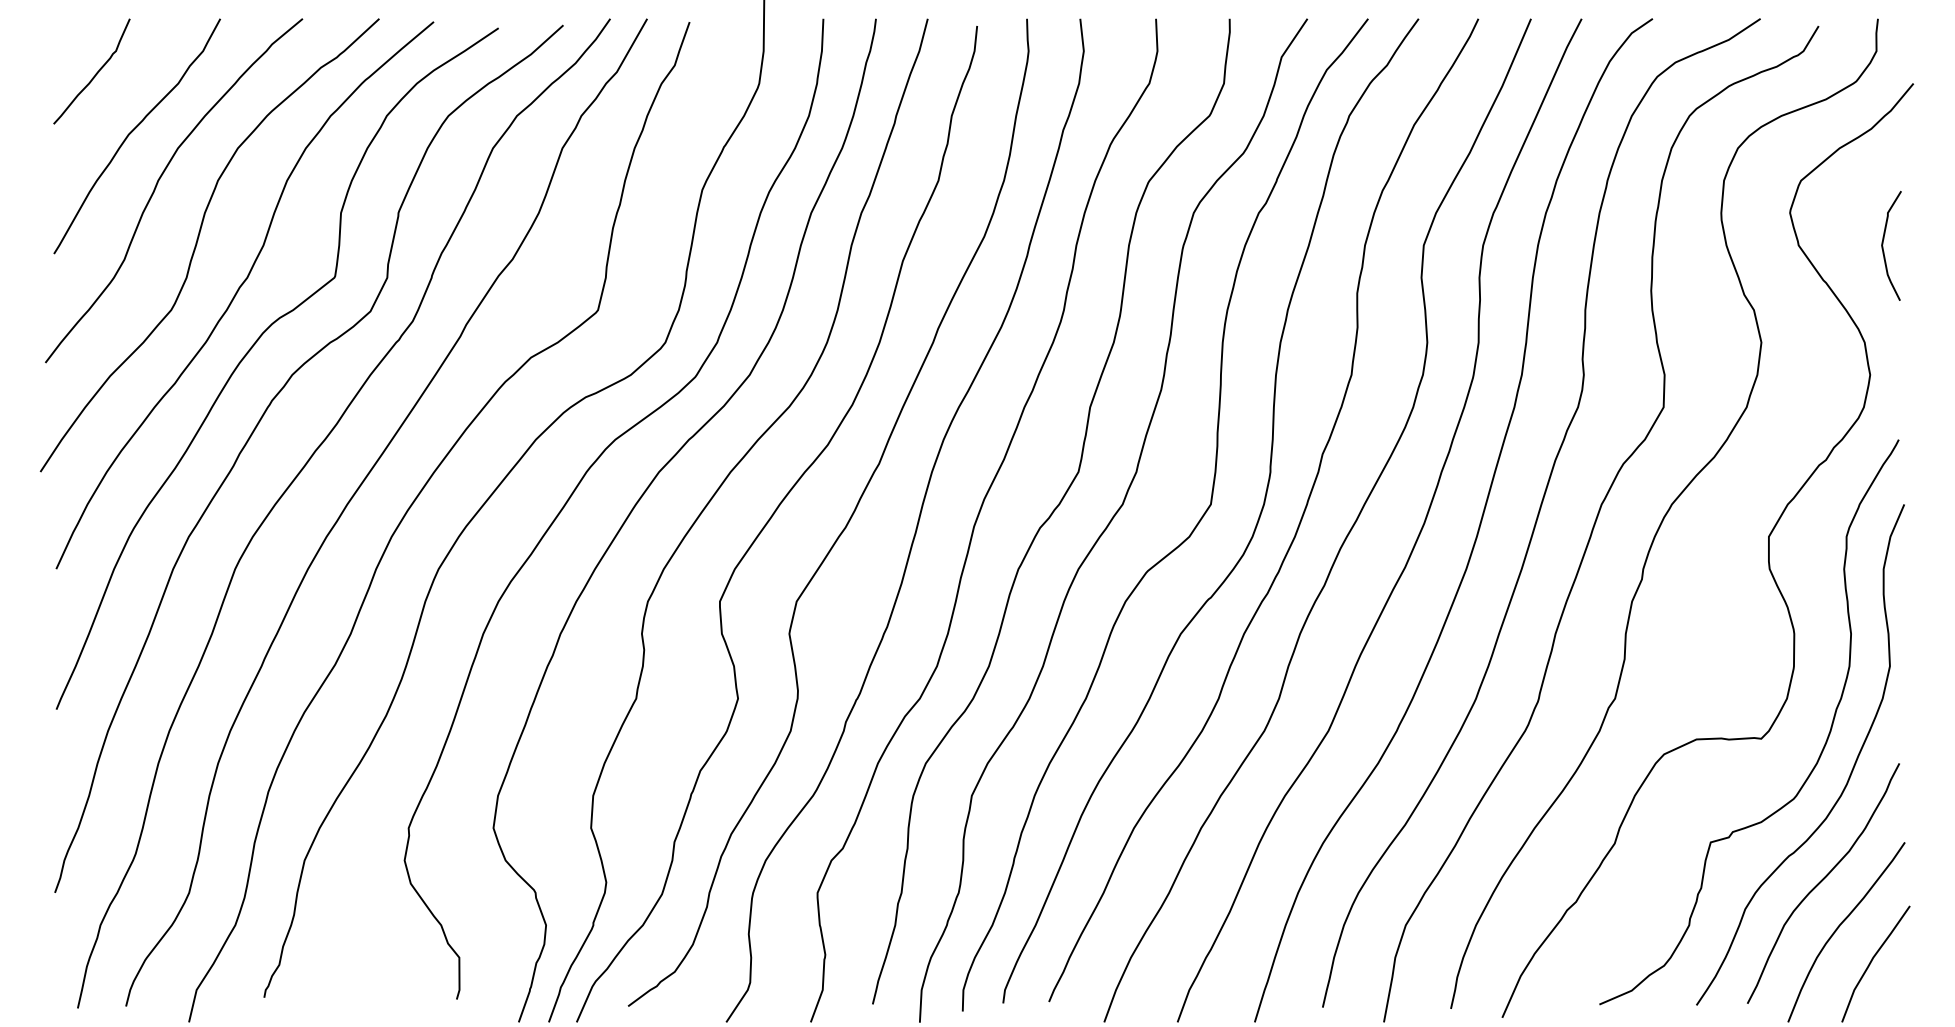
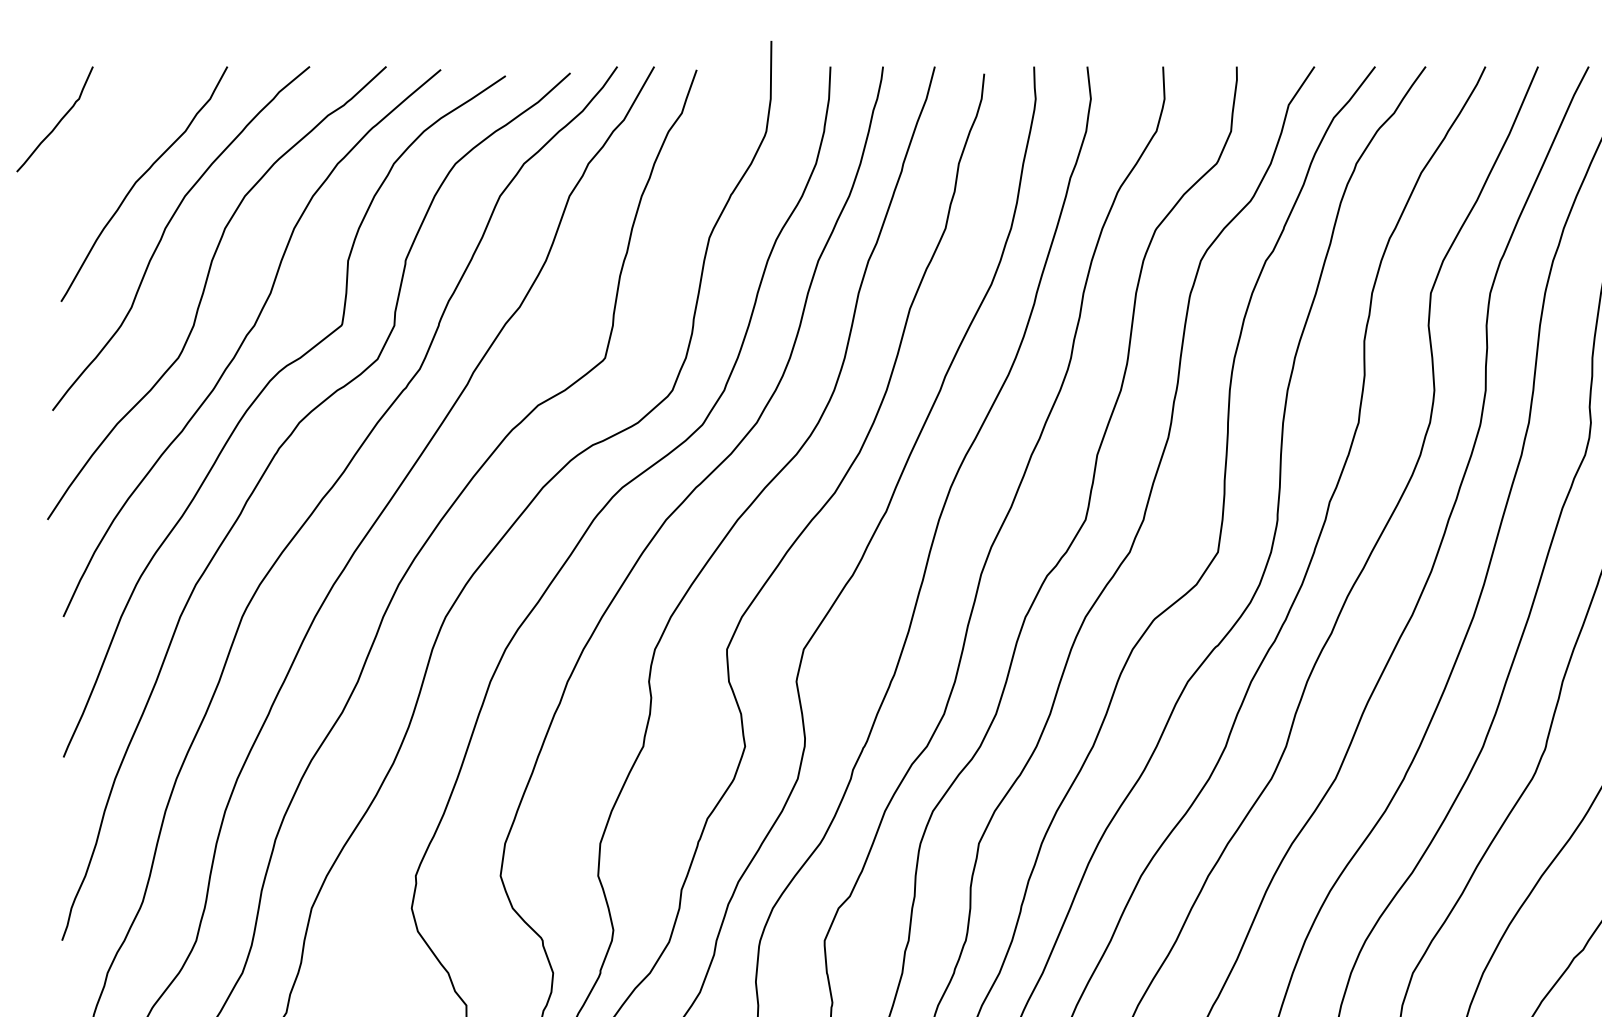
curve: (95, 73) -> (58, 121), moved

